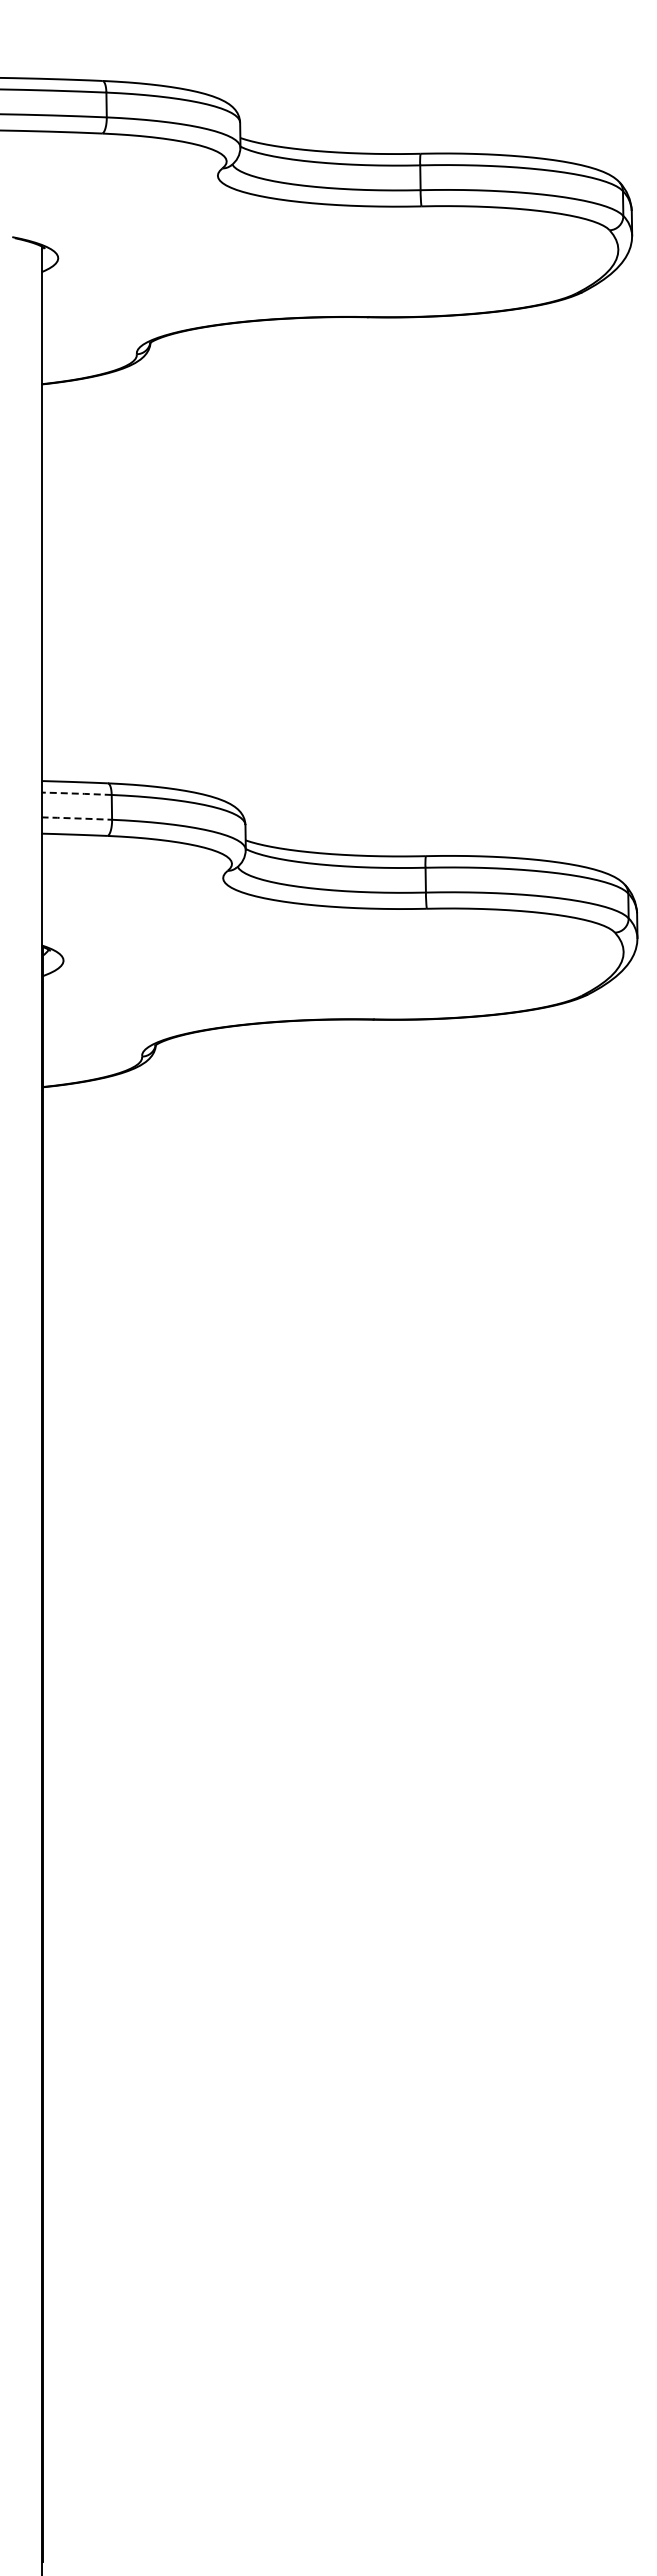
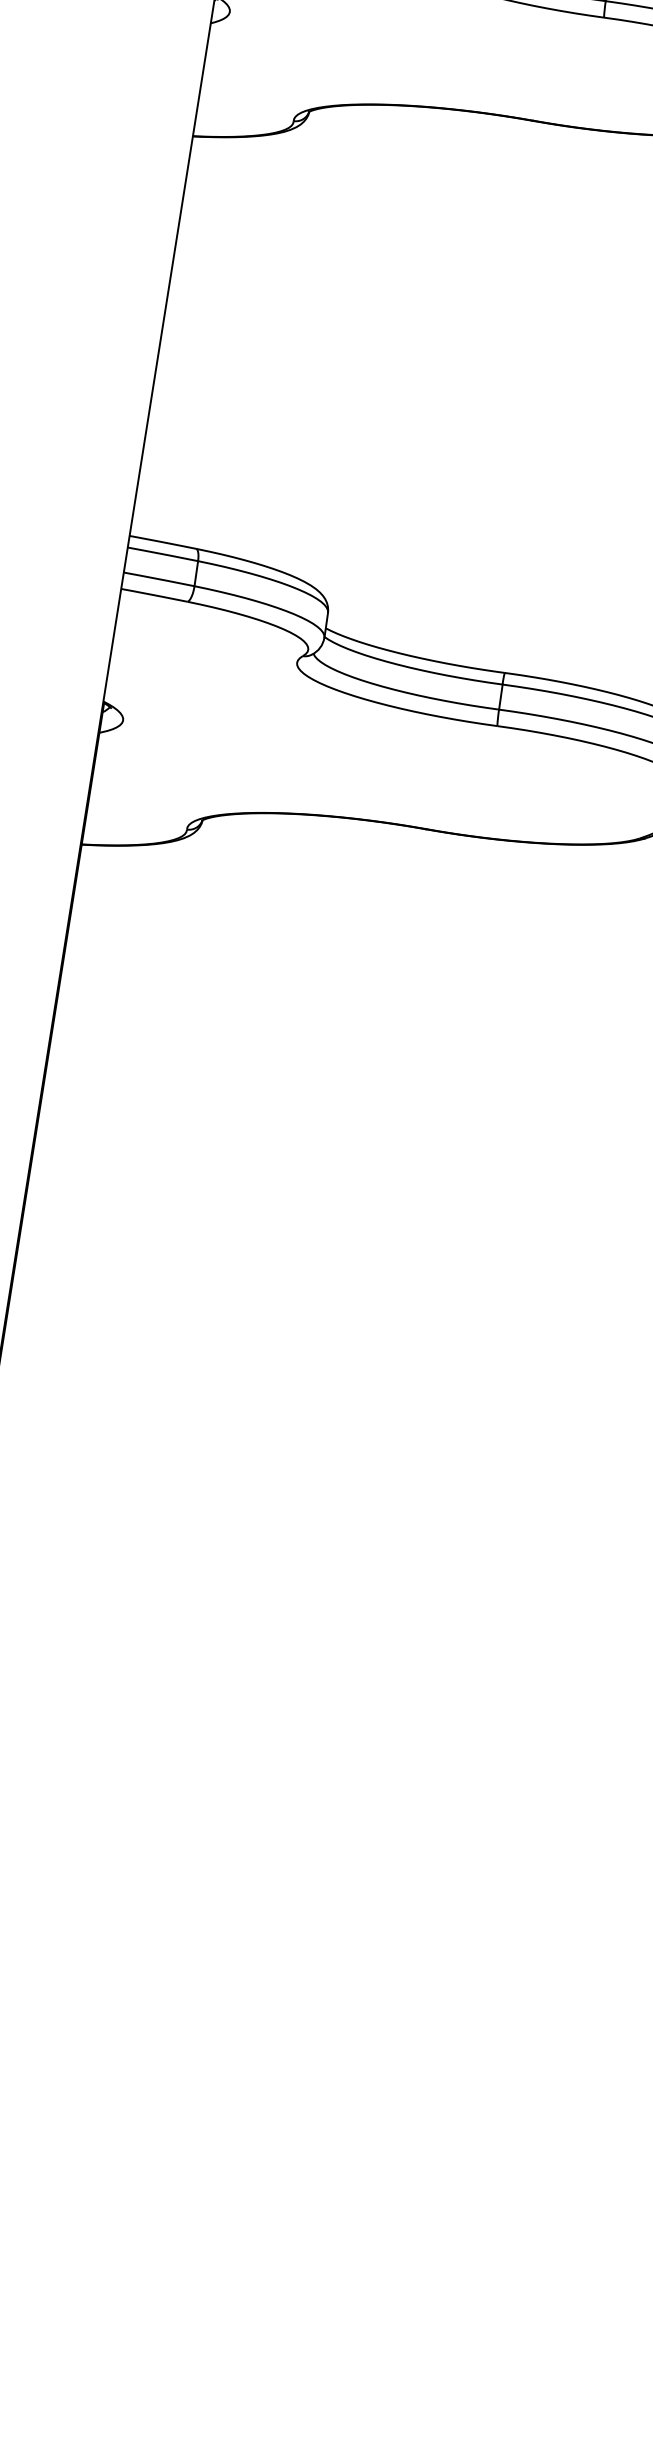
line: (76, 793) -> (162, 554), dashed -> solid
line: (77, 818) -> (159, 579), dashed -> solid

